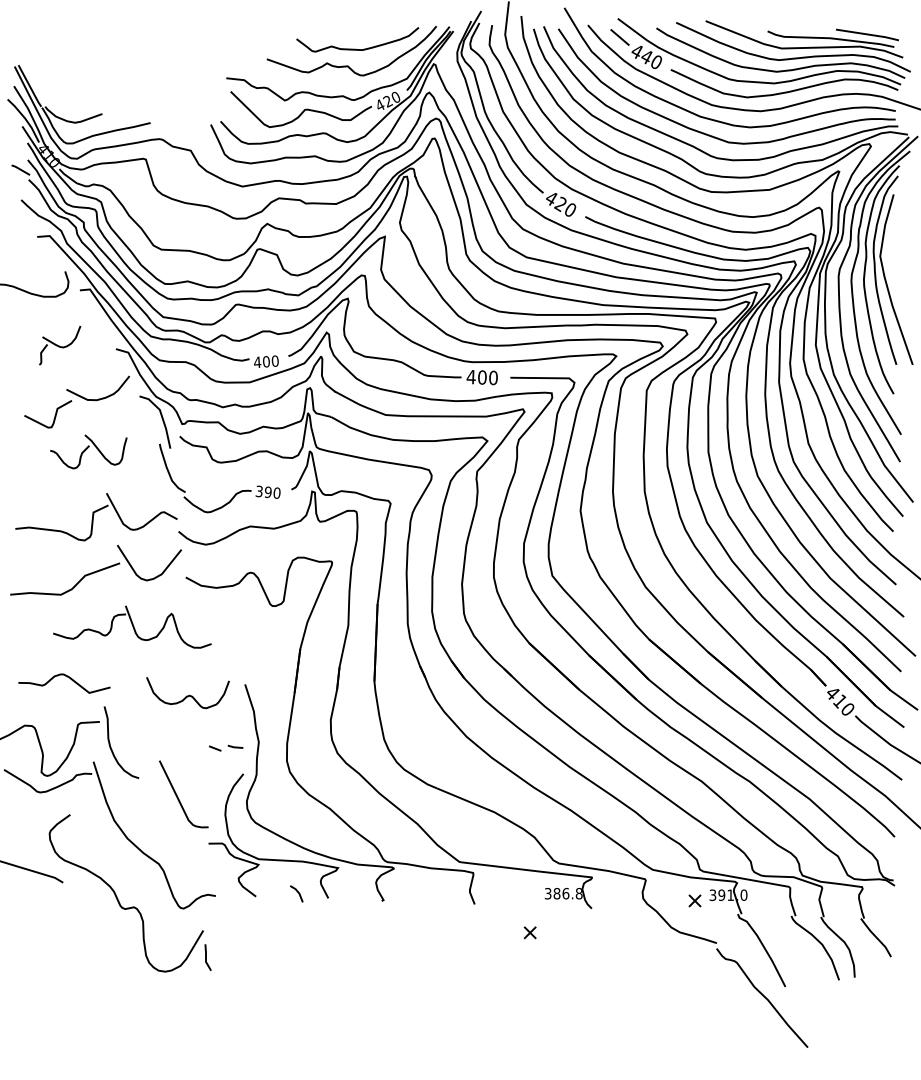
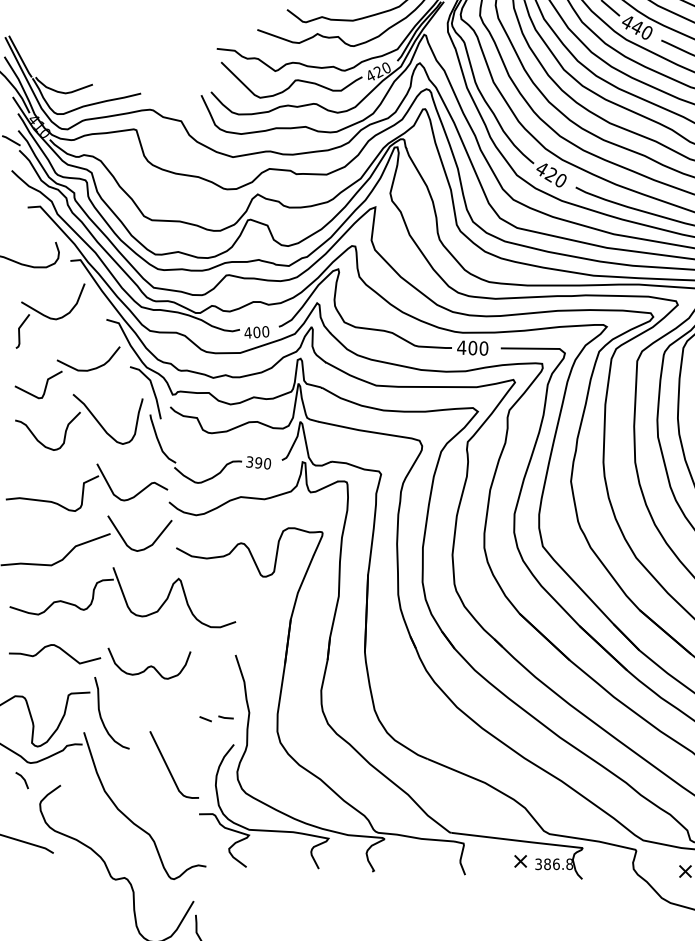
part: (59, 345) -> (49, 316), size x1.67
part: (88, 451) -> (78, 422), size x1.67
part: (132, 626) -> (122, 597), size x1.43
curve: (187, 695) -> (148, 666), moved
line: (297, 892) -> (22, 779), moved
part: (529, 932) -> (519, 861), moved

